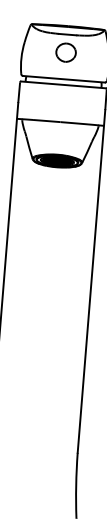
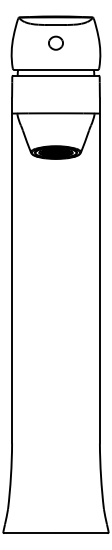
part: (65, 51) -> (55, 42), size x0.71

